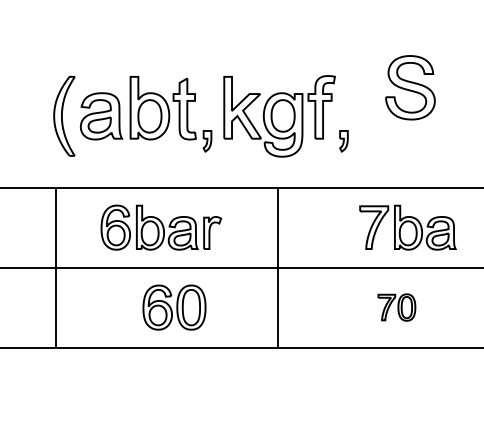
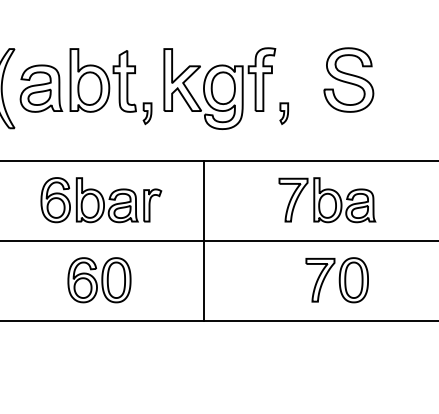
part: (410, 87) -> (348, 79), moved
part: (407, 227) -> (326, 199), moved
line: (277, 267) -> (203, 240), moved
part: (174, 307) -> (99, 280), moved
part: (396, 307) -> (336, 280), size x1.67

